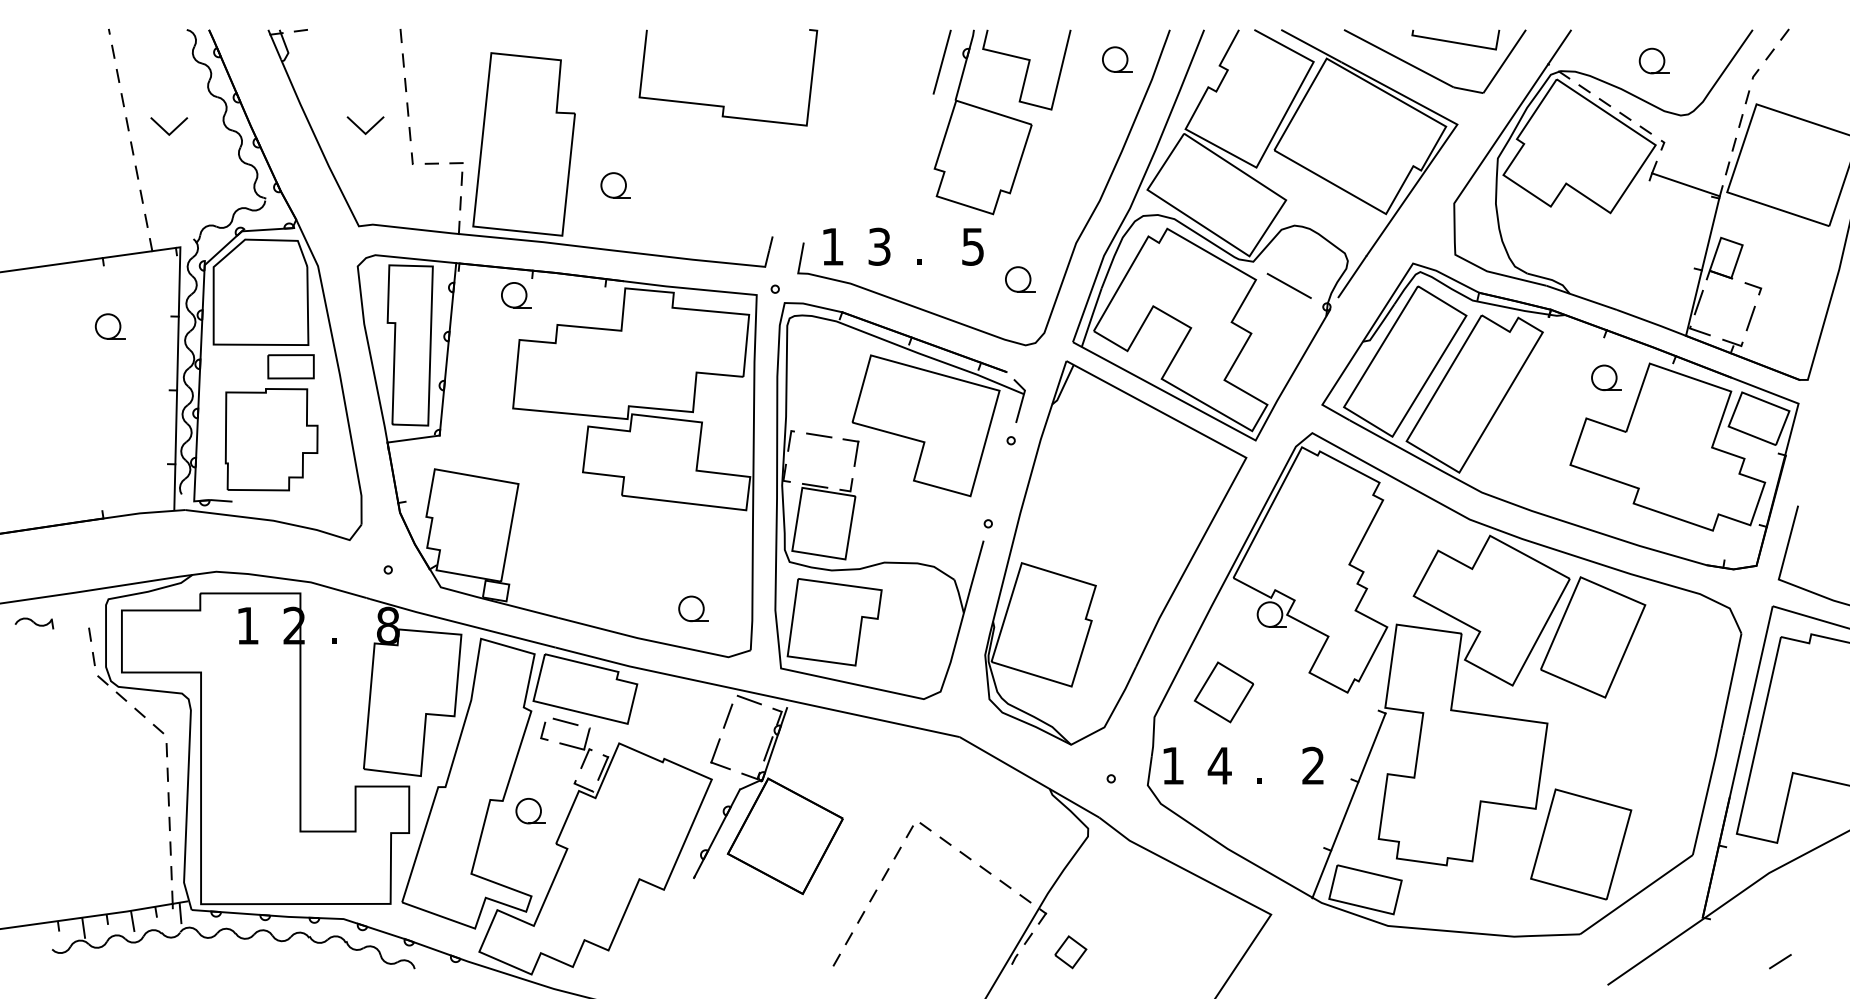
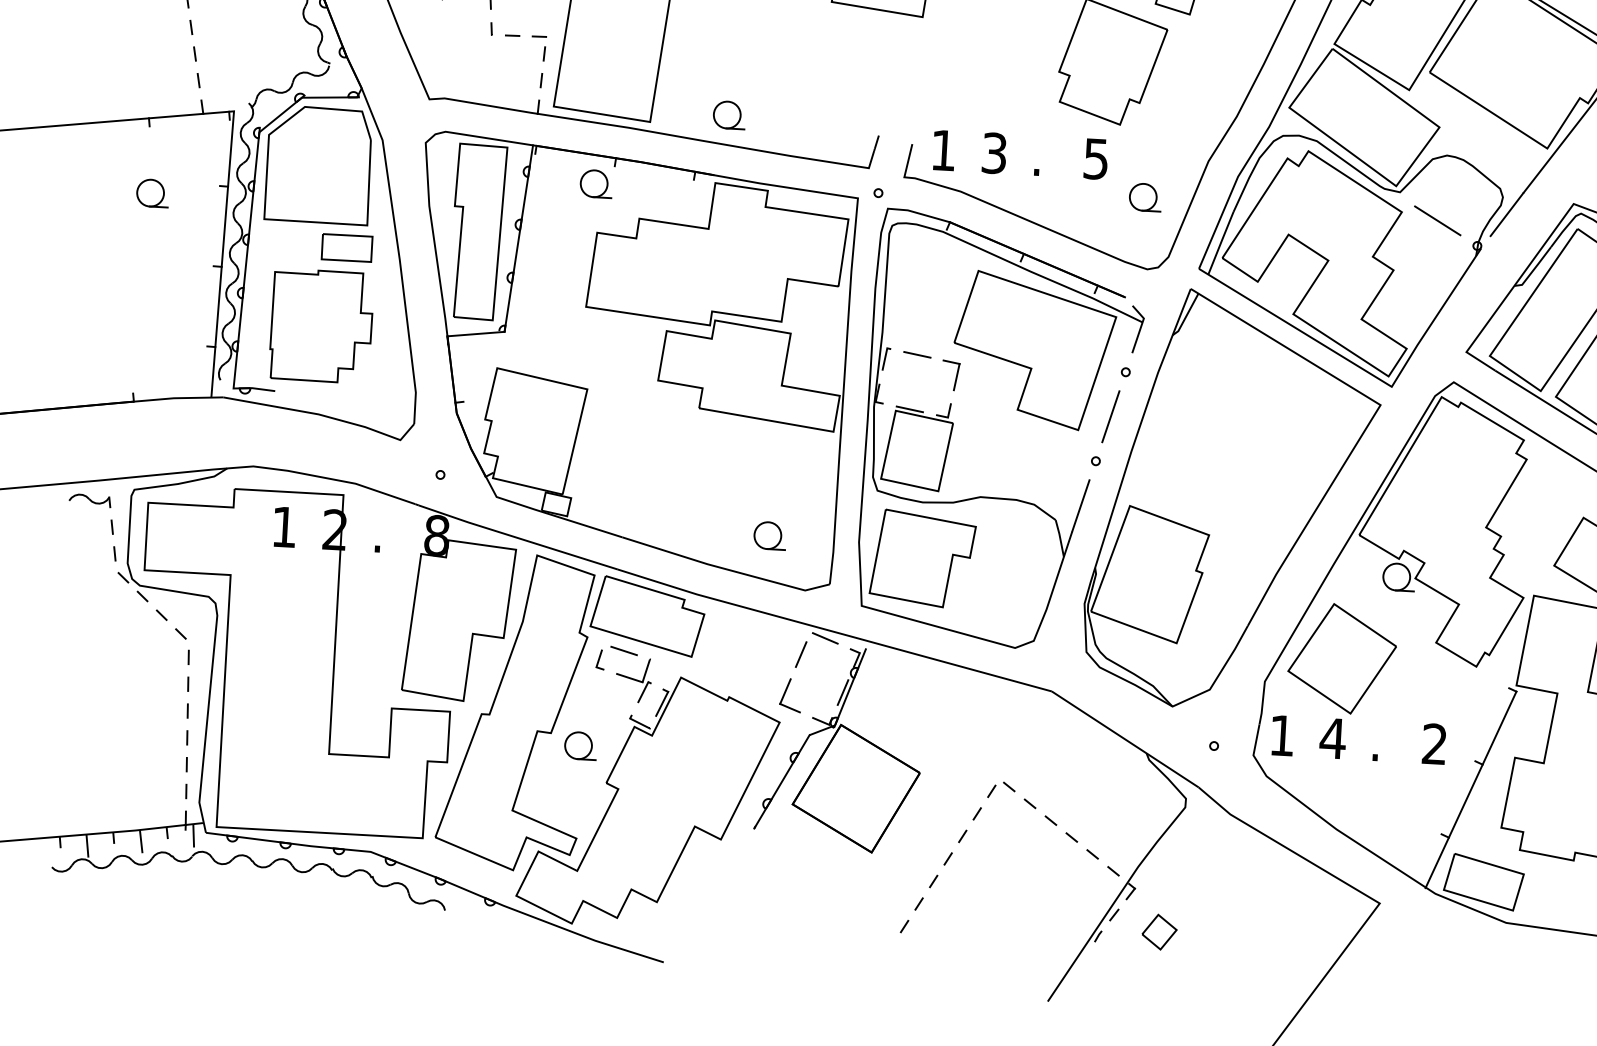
part: (615, 185) -> (729, 115), moved
line: (999, 482) -> (1110, 416), added
part: (34, 623) -> (90, 500), moved
part: (1223, 692) -> (1341, 658), size x1.67

